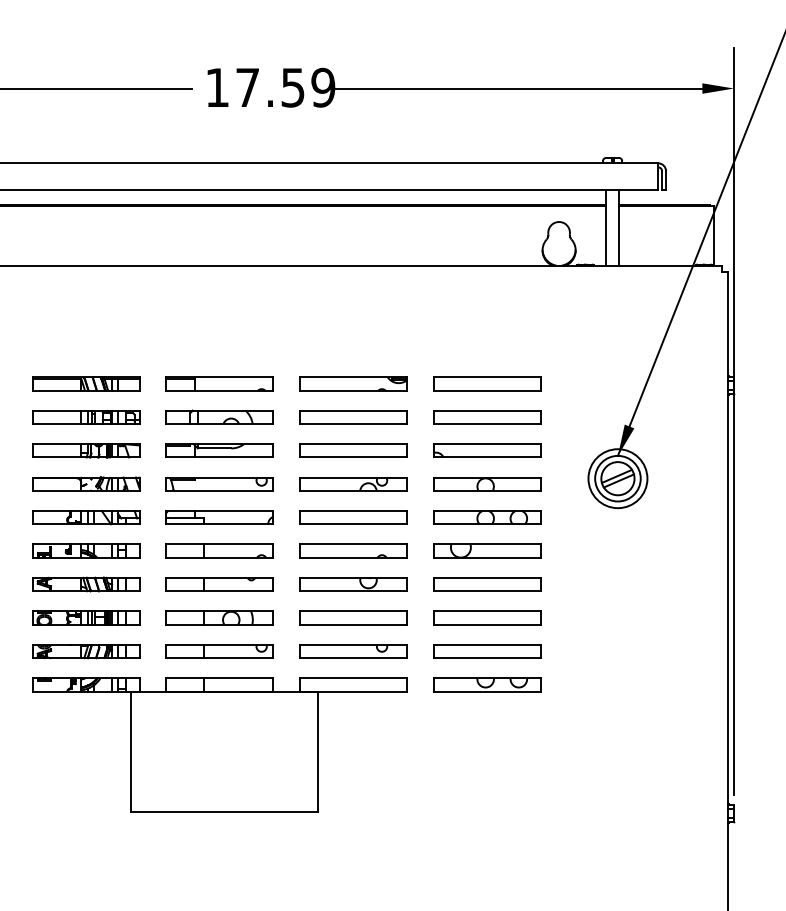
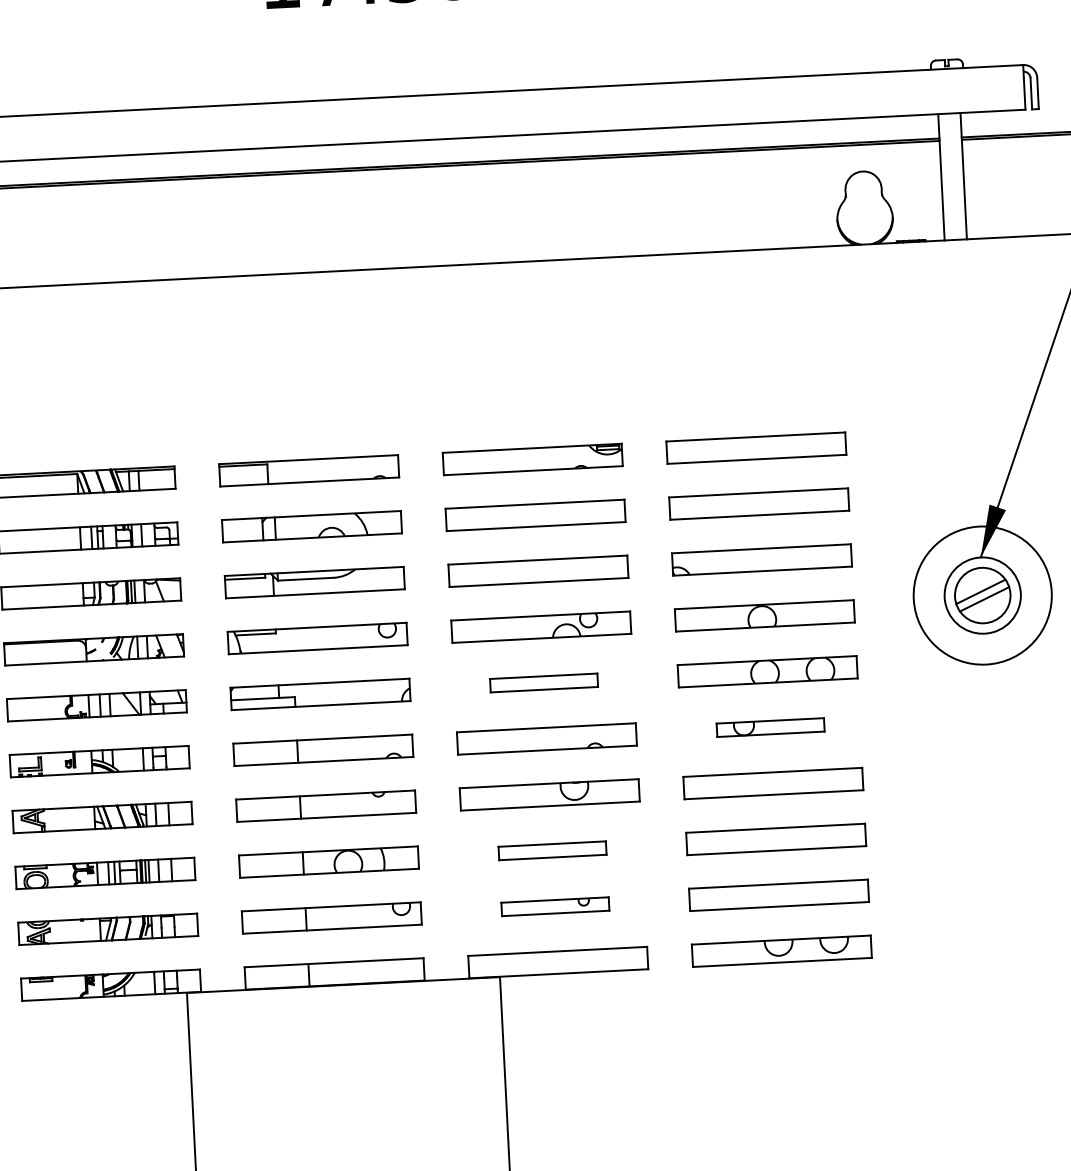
circle: (617, 478) -> (981, 595), size x1.4
part: (353, 517) -> (544, 682), size x0.6
part: (487, 550) -> (770, 726), size x0.6
part: (353, 617) -> (552, 849), size x0.6
part: (353, 651) -> (555, 906), size x0.6

